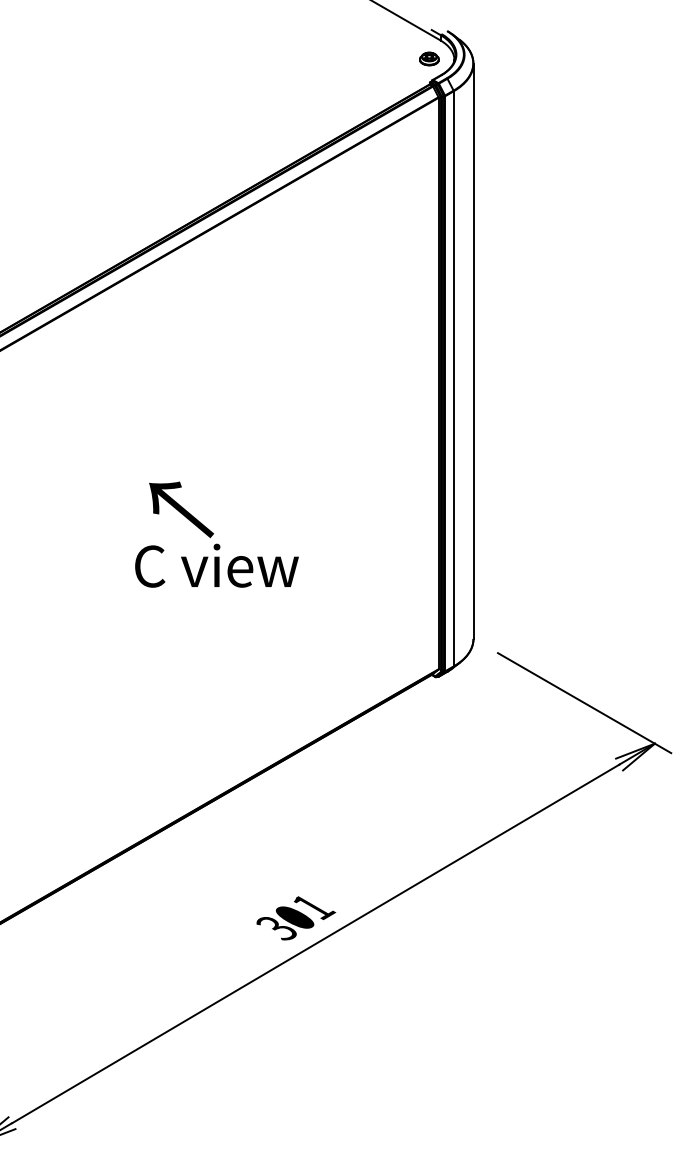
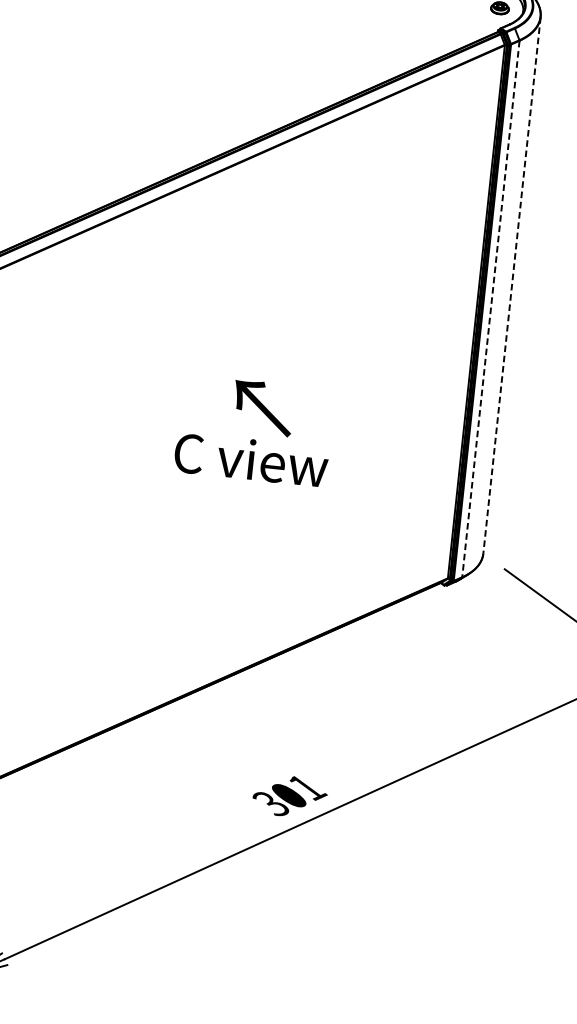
line: (473, 351) -> (512, 285), solid -> dashed
line: (453, 378) -> (490, 308), solid -> dashed
text: (181, 509) -> (263, 407), moved

